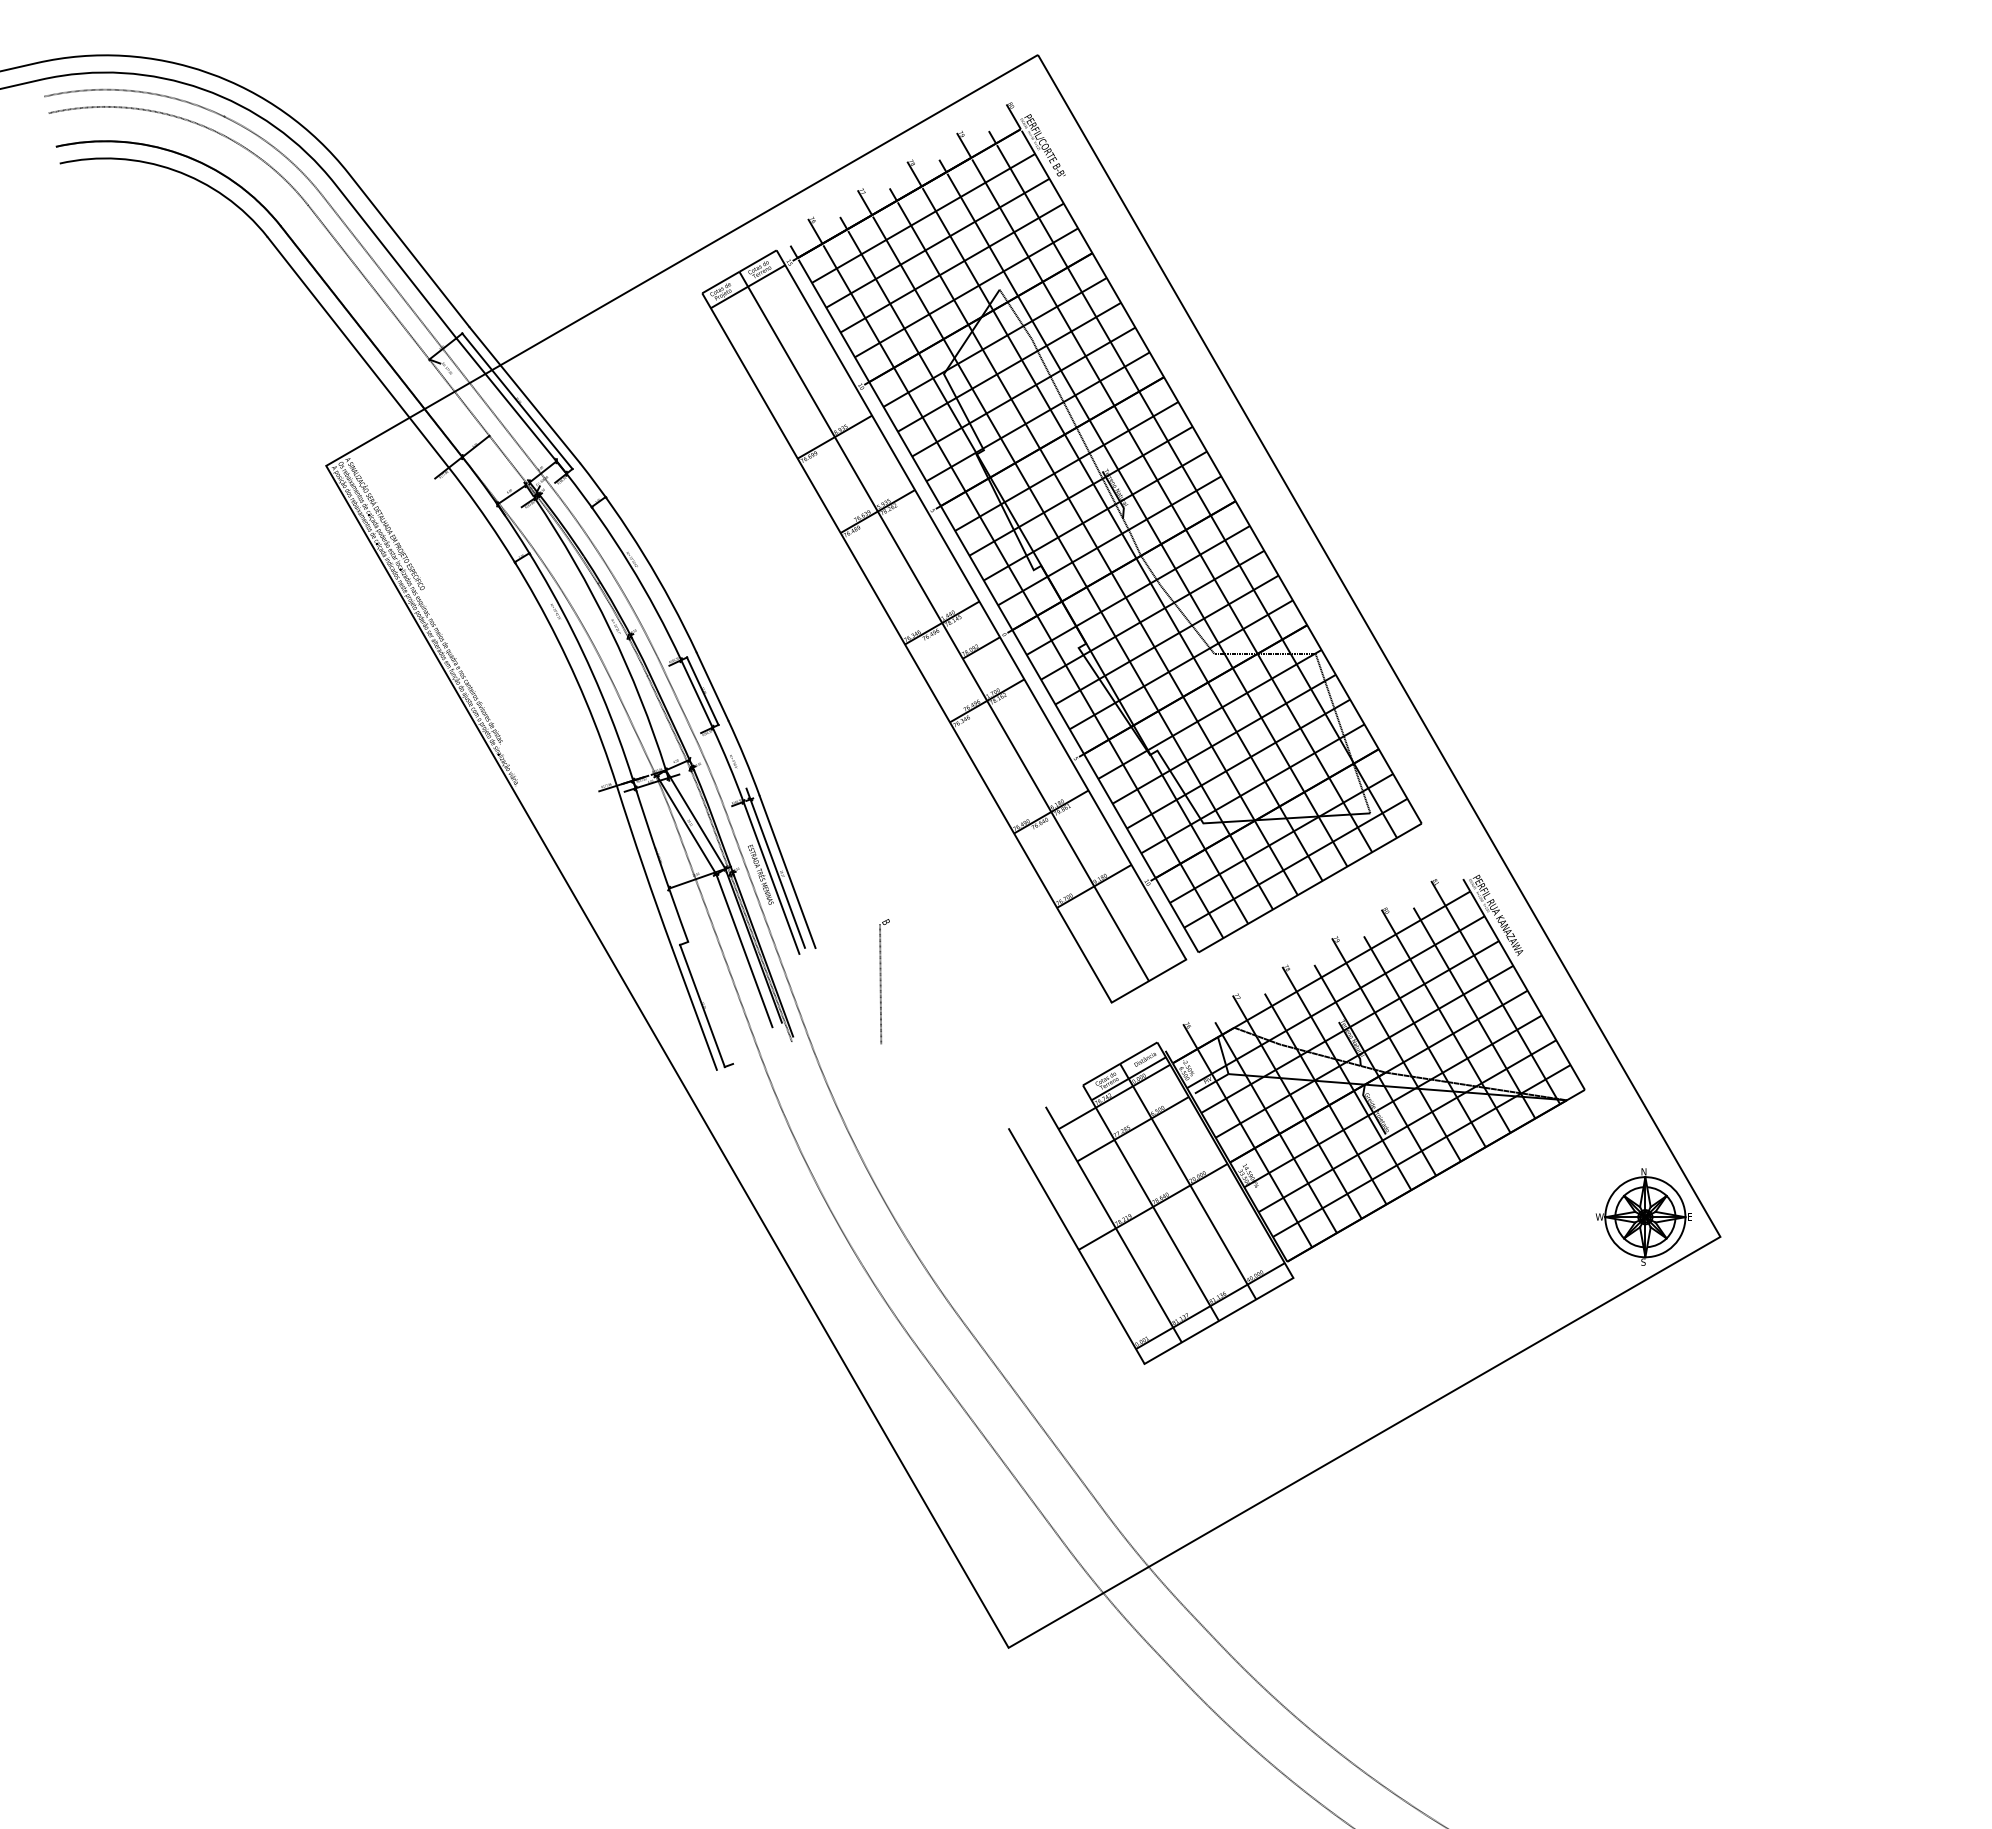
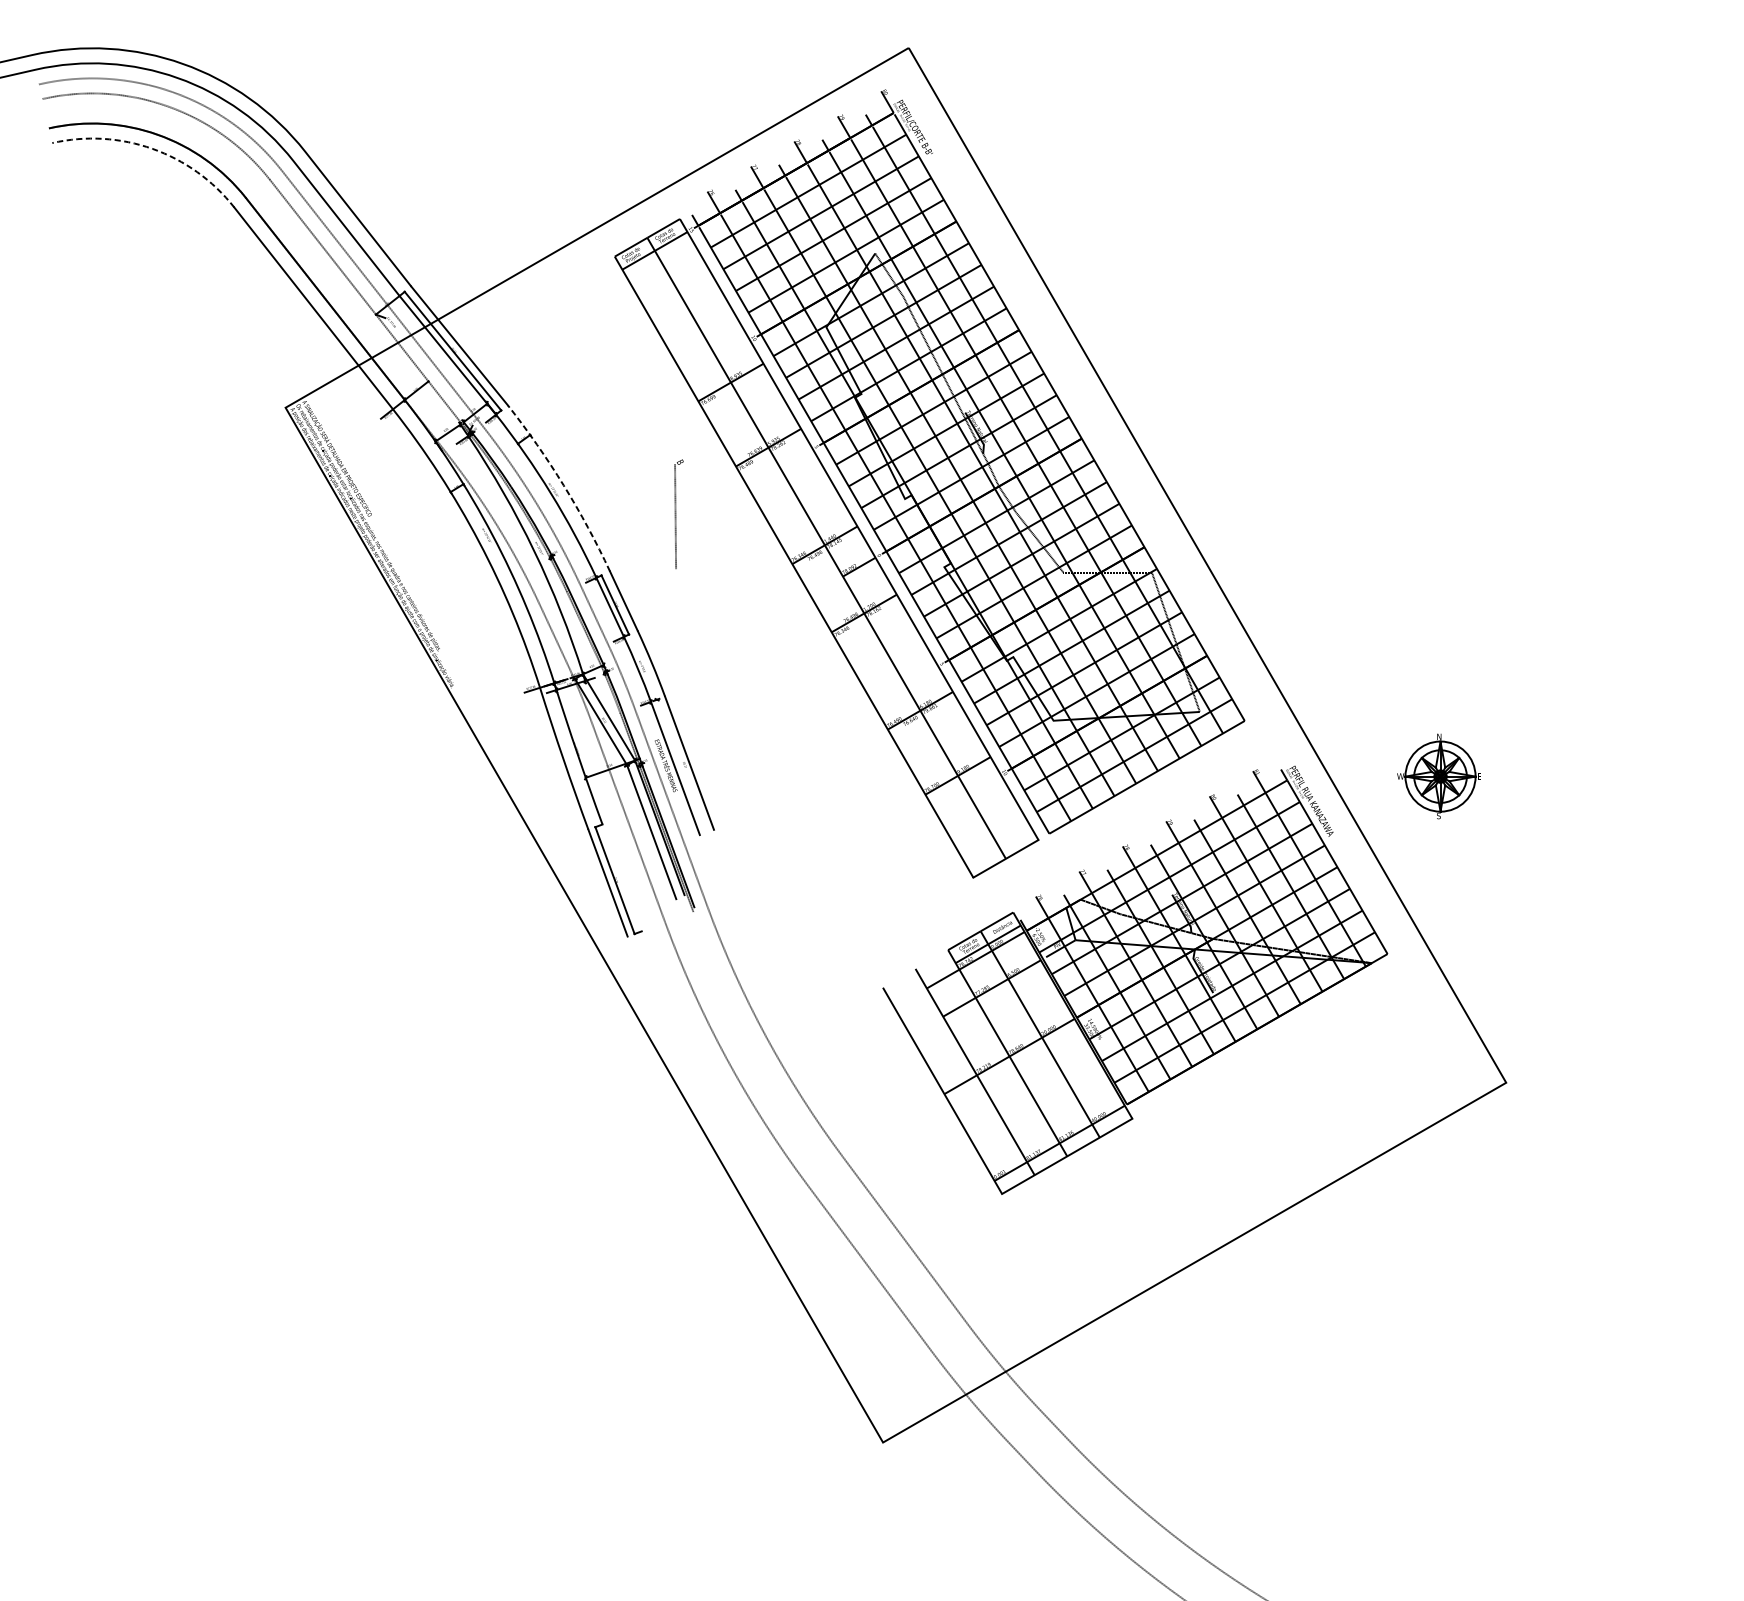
arc: (174, 170) -> (152, 149), solid -> dashed
arc: (643, 554) -> (563, 485), solid -> dashed
line: (775, 867) -> (678, 759), removed
part: (884, 981) -> (678, 514), moved
part: (1643, 1216) -> (1438, 775), moved

